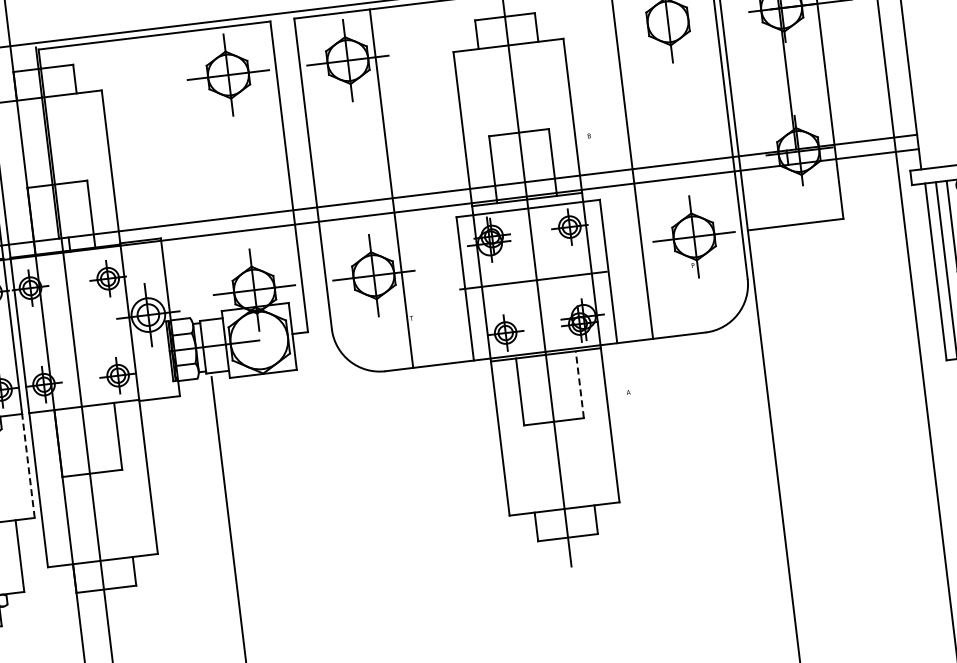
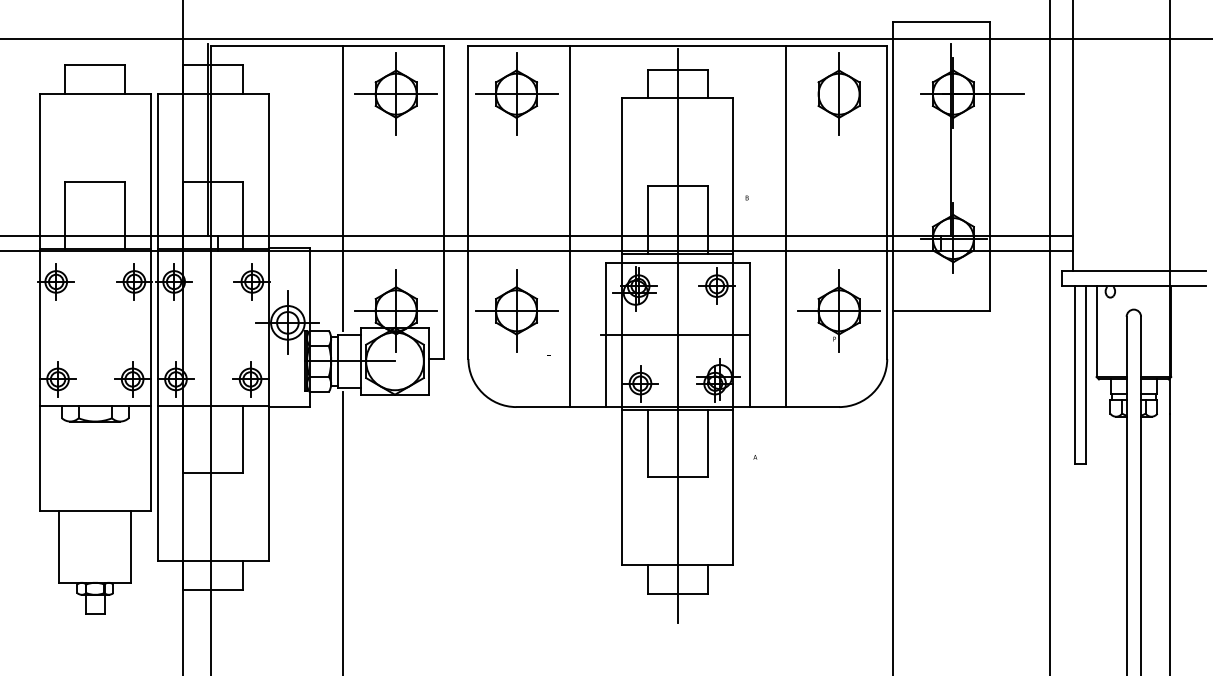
line: (187, 175) -> (343, 188), added
line: (391, 188) -> (569, 226), moved
line: (579, 384) -> (707, 443), dashed -> solid
line: (28, 465) -> (150, 457), dashed -> solid

